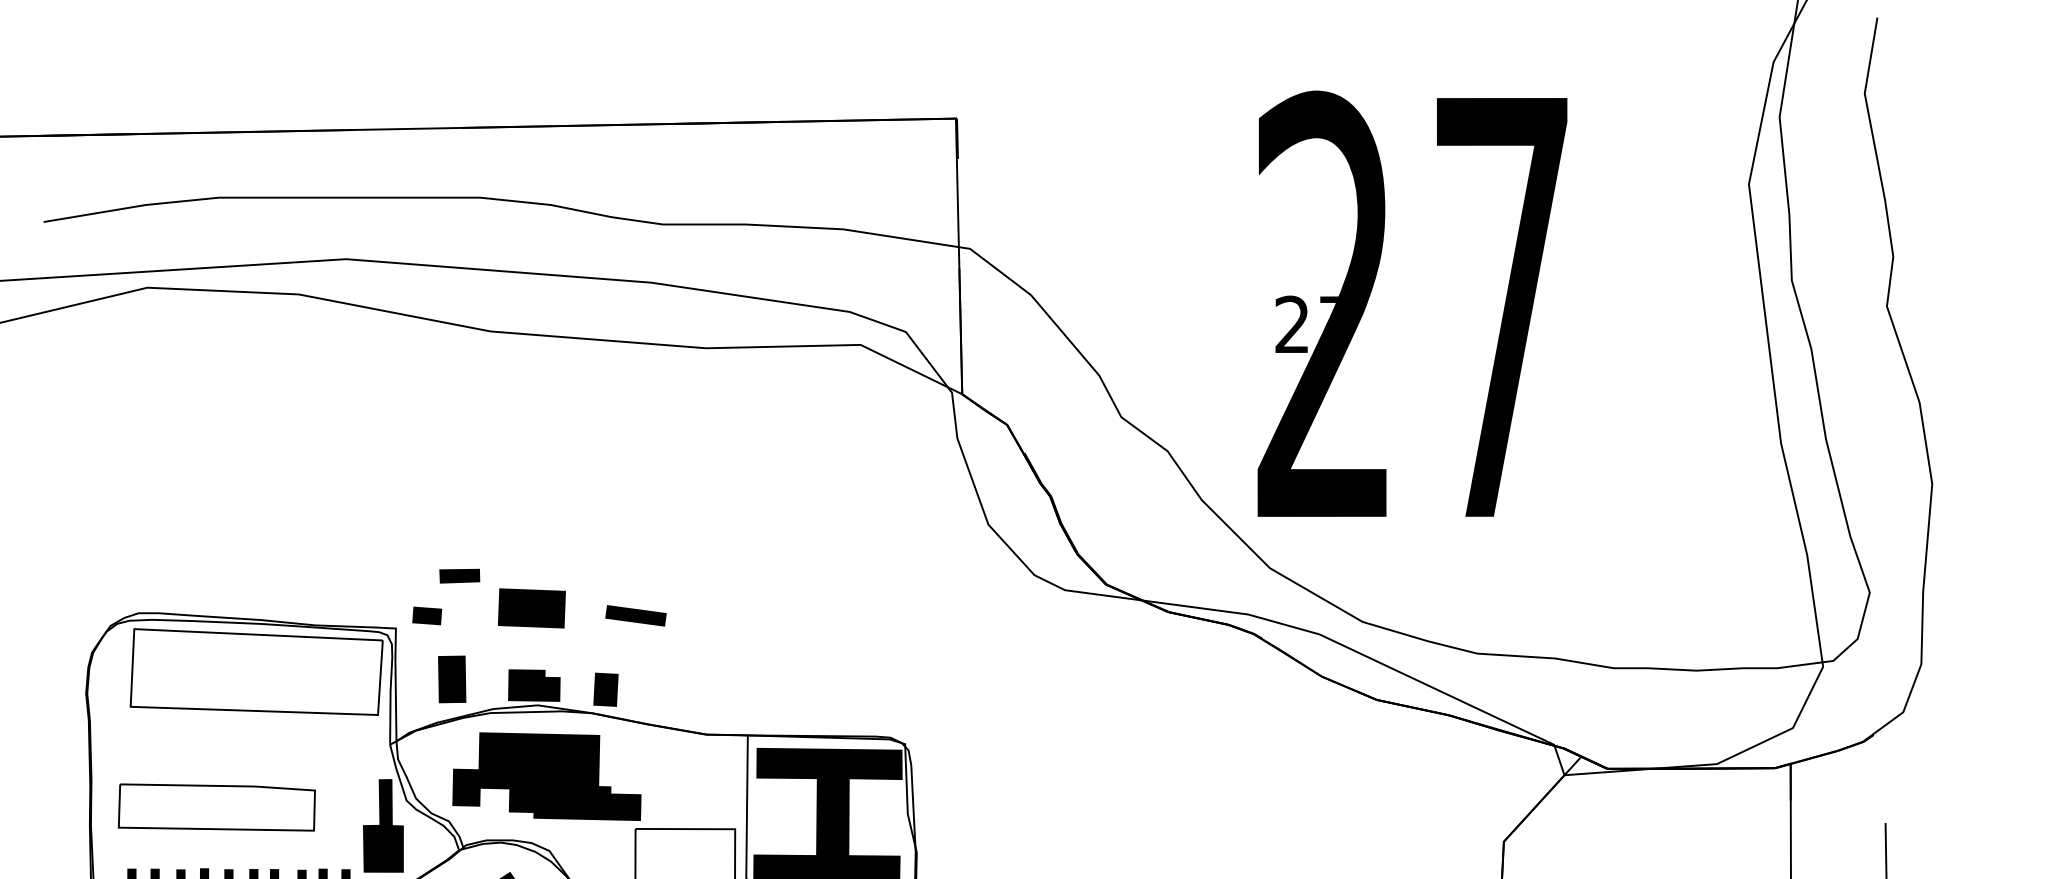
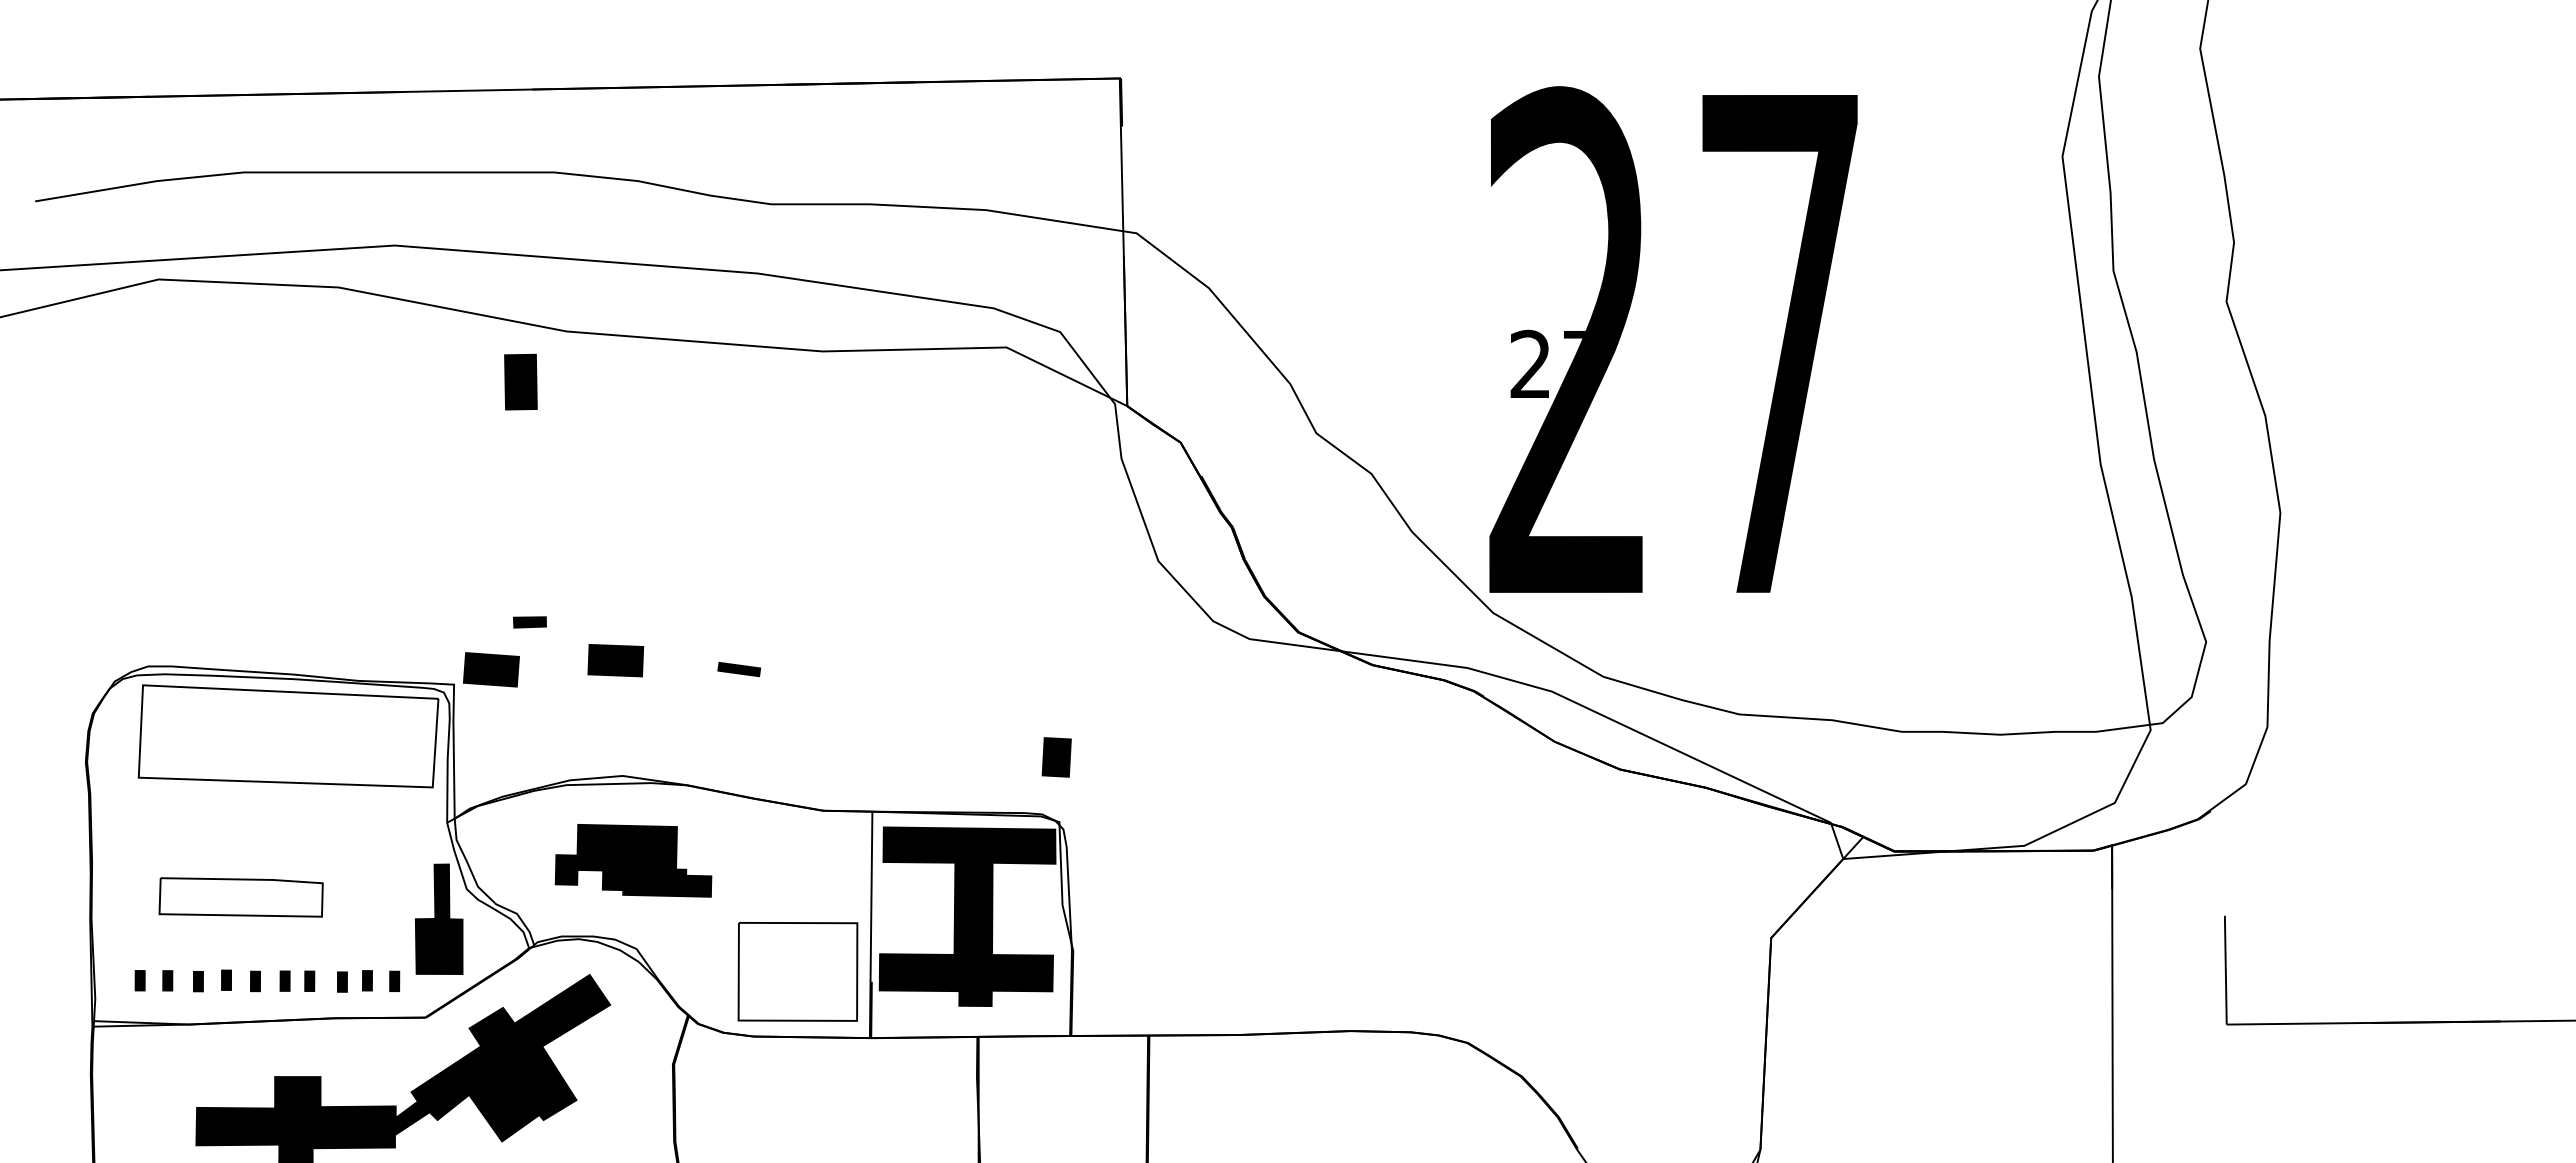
text: (1412, 303) -> (1673, 339), moved
part: (459, 576) -> (529, 622), size x0.7
part: (531, 608) -> (615, 660), size x0.7
part: (426, 615) -> (490, 669), size x1.6
part: (635, 615) -> (738, 669), size x0.6
part: (451, 678) -> (520, 381), moved
fill: (534, 685) -> (618, 752), removed
part: (605, 689) -> (1056, 757), moved
part: (546, 776) -> (633, 860), size x0.7
part: (216, 807) -> (240, 897), size x0.7

